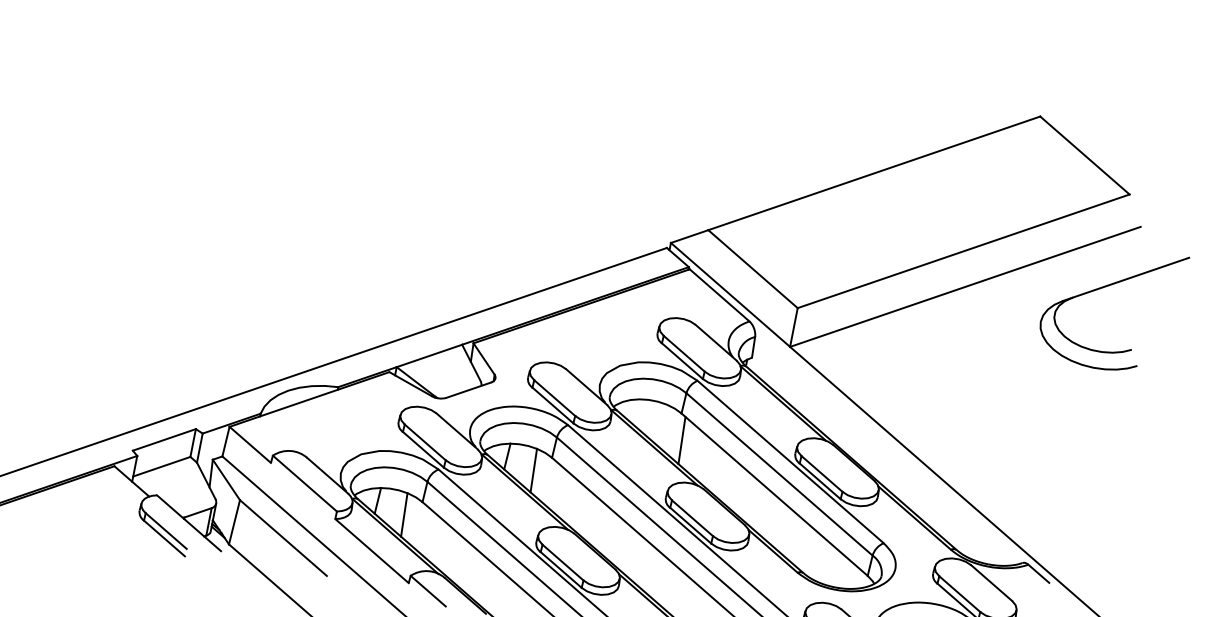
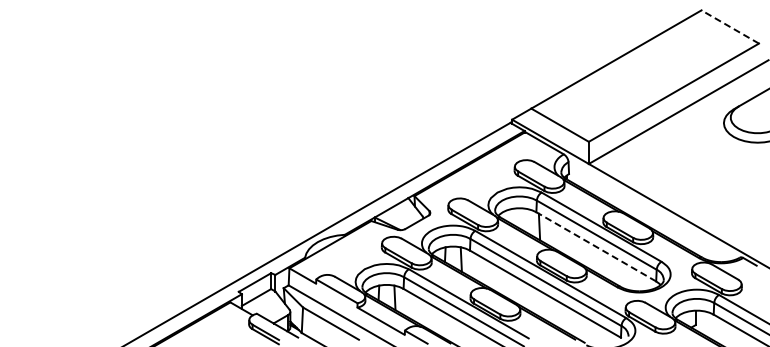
line: (1083, 154) -> (729, 26), solid -> dashed
line: (773, 493) -> (595, 246), solid -> dashed

